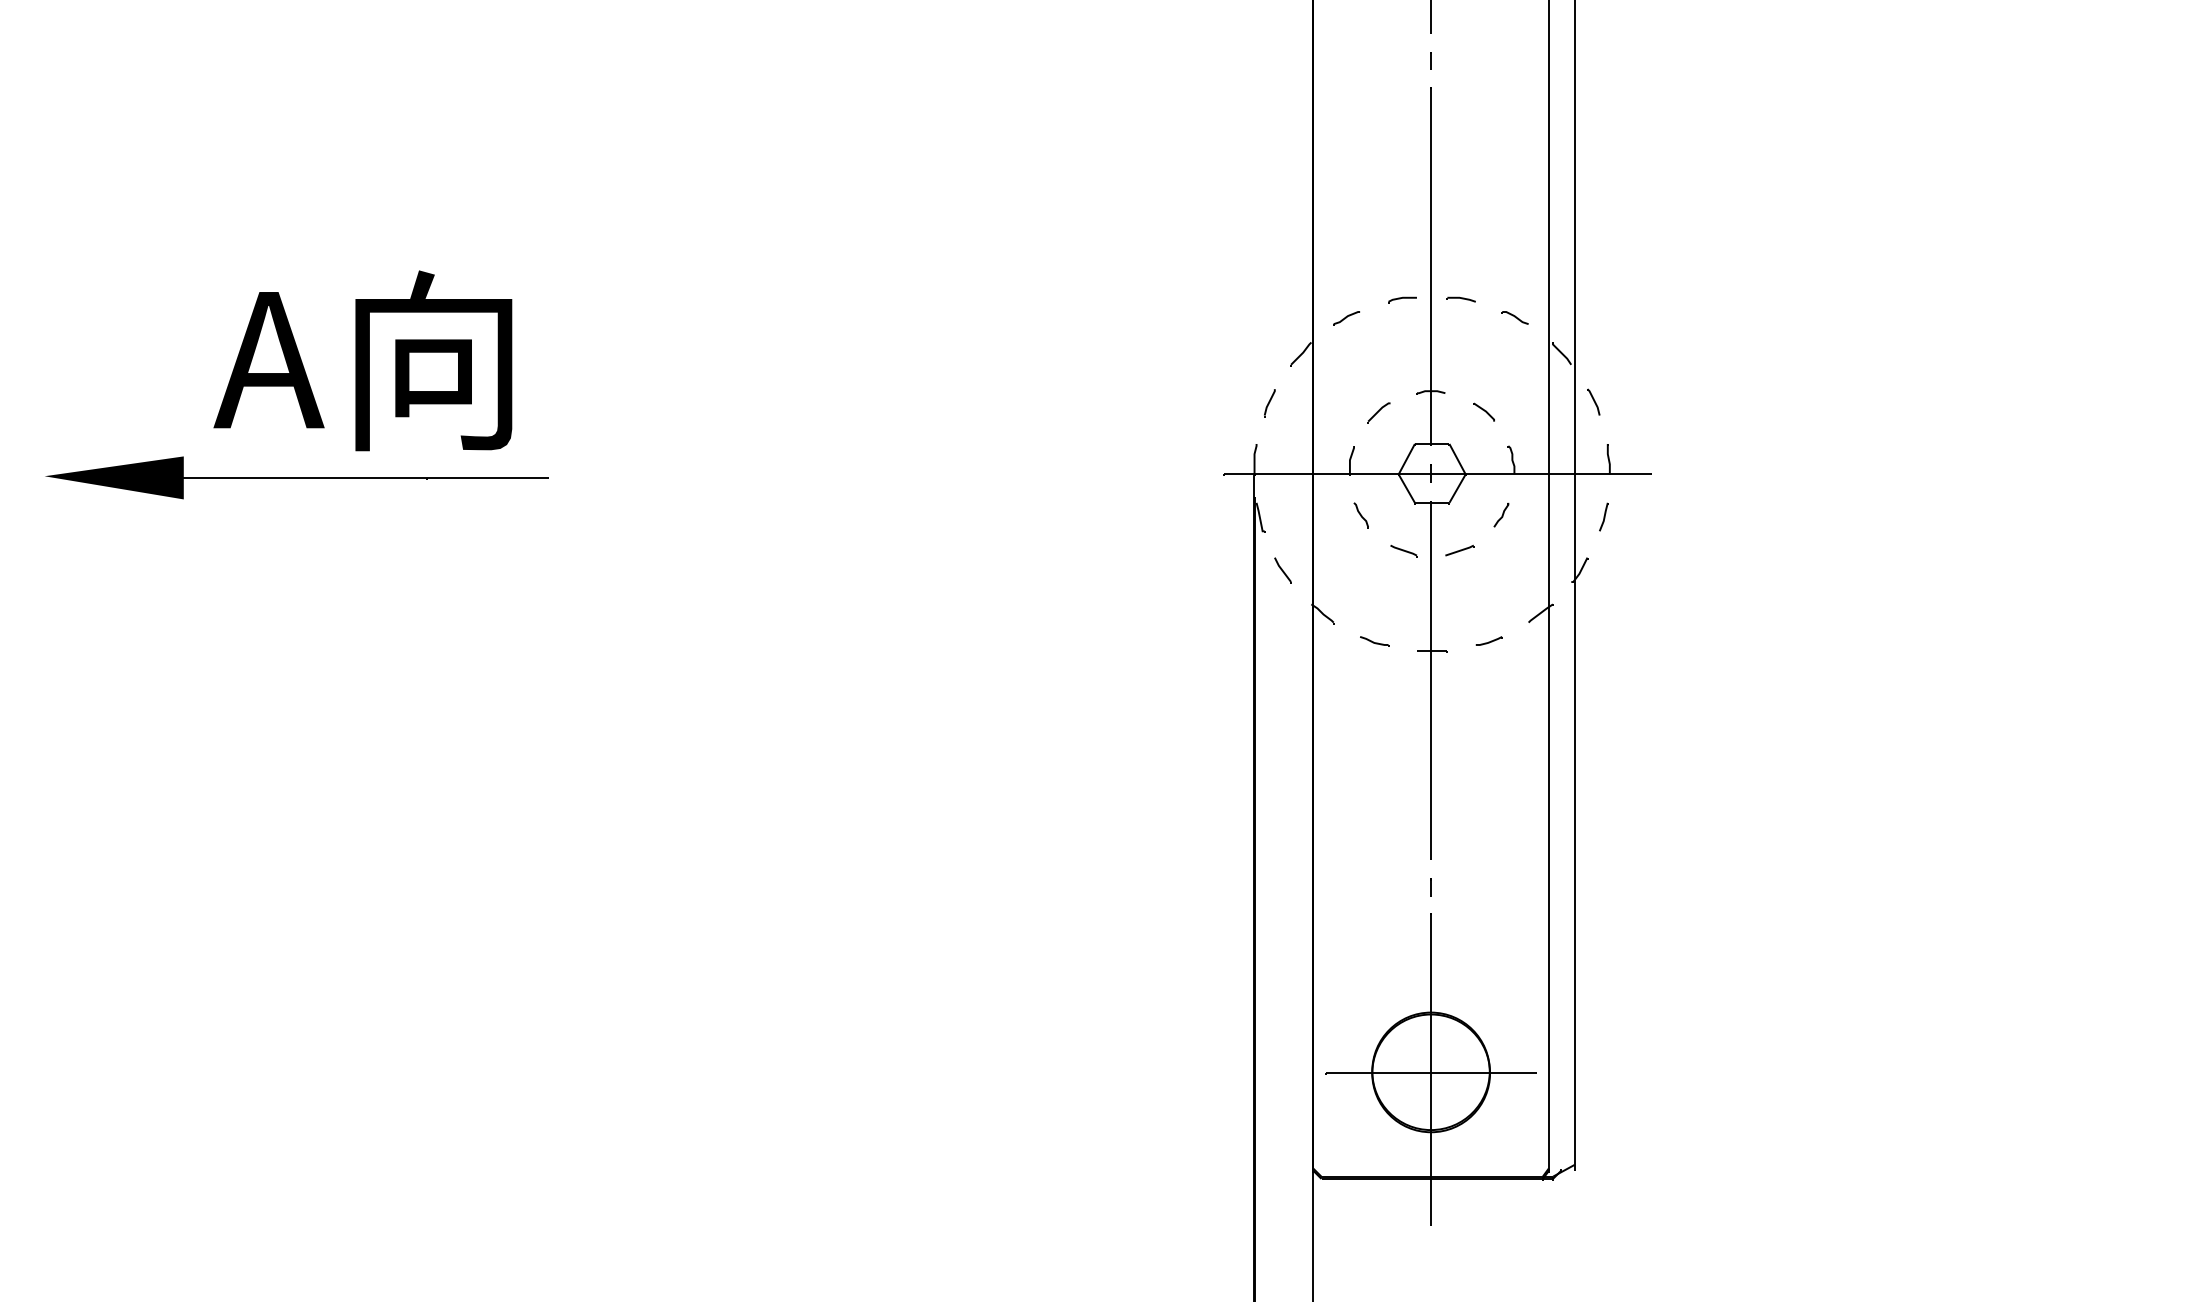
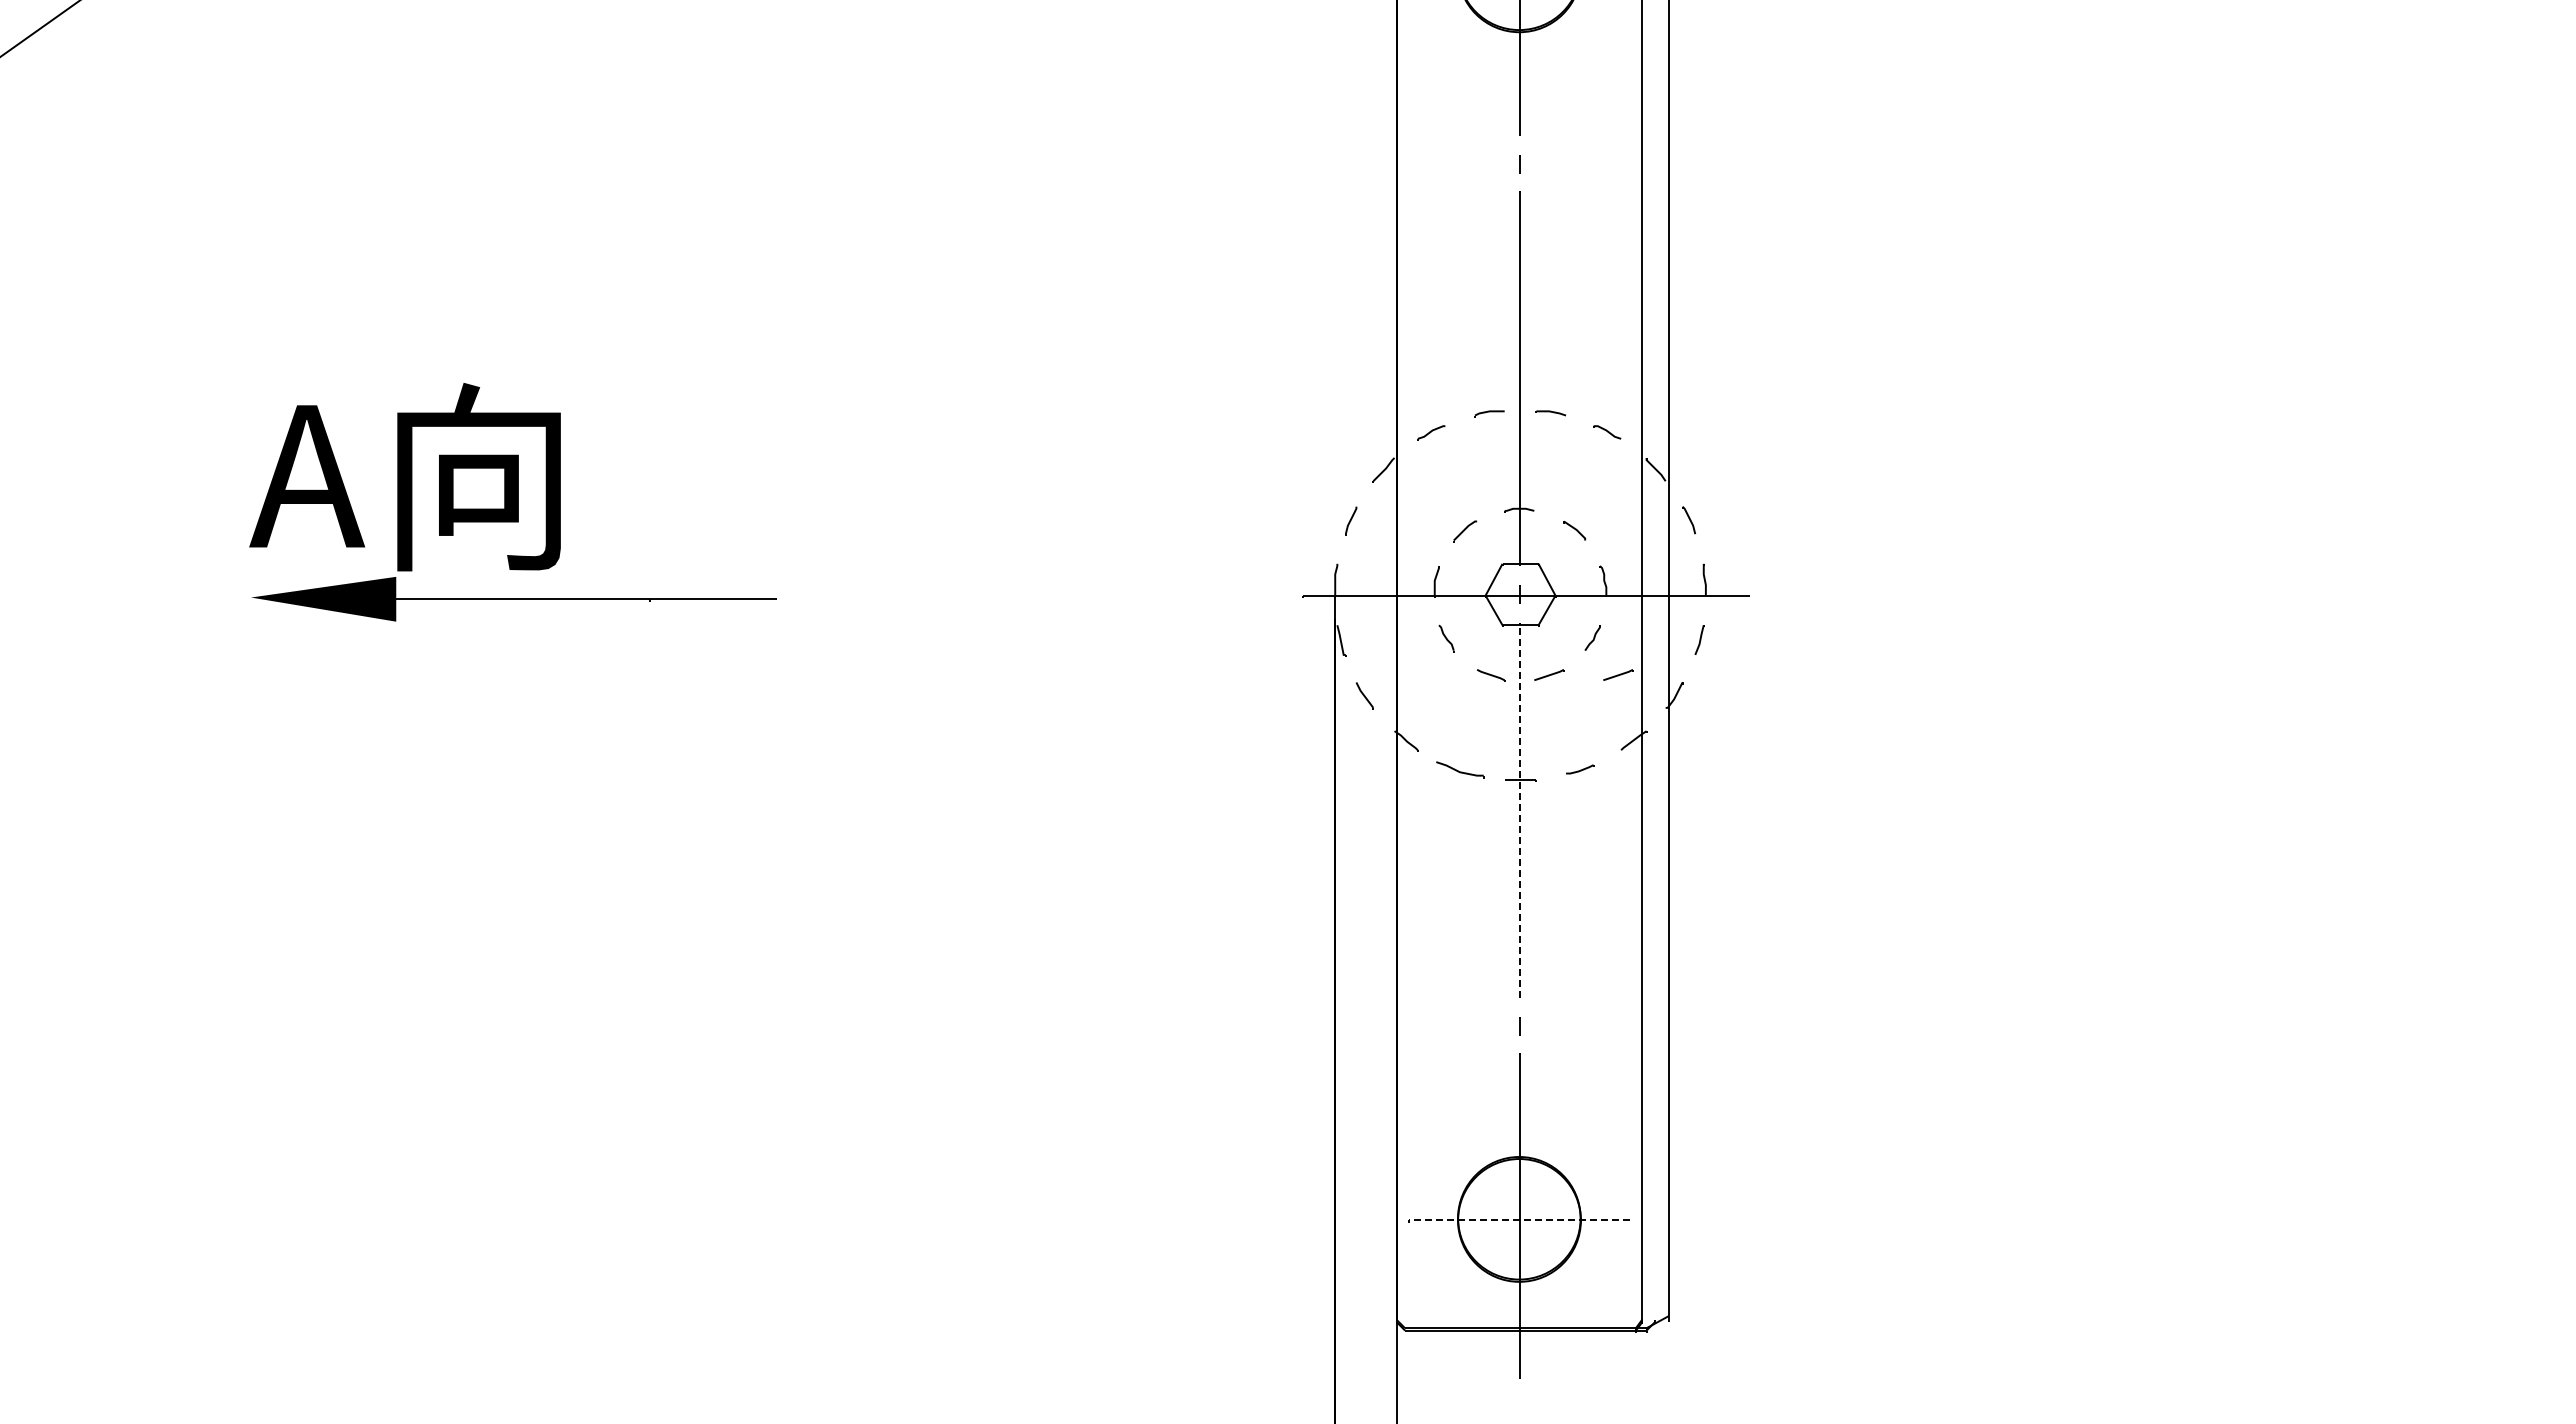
part: (296, 478) -> (513, 599), moved
line: (1526, 550) -> (1618, 674), added
part: (1374, 641) -> (1460, 769), size x1.6
line: (1431, 680) -> (1519, 810), solid -> dashed
line: (1431, 1073) -> (1519, 1220), solid -> dashed

